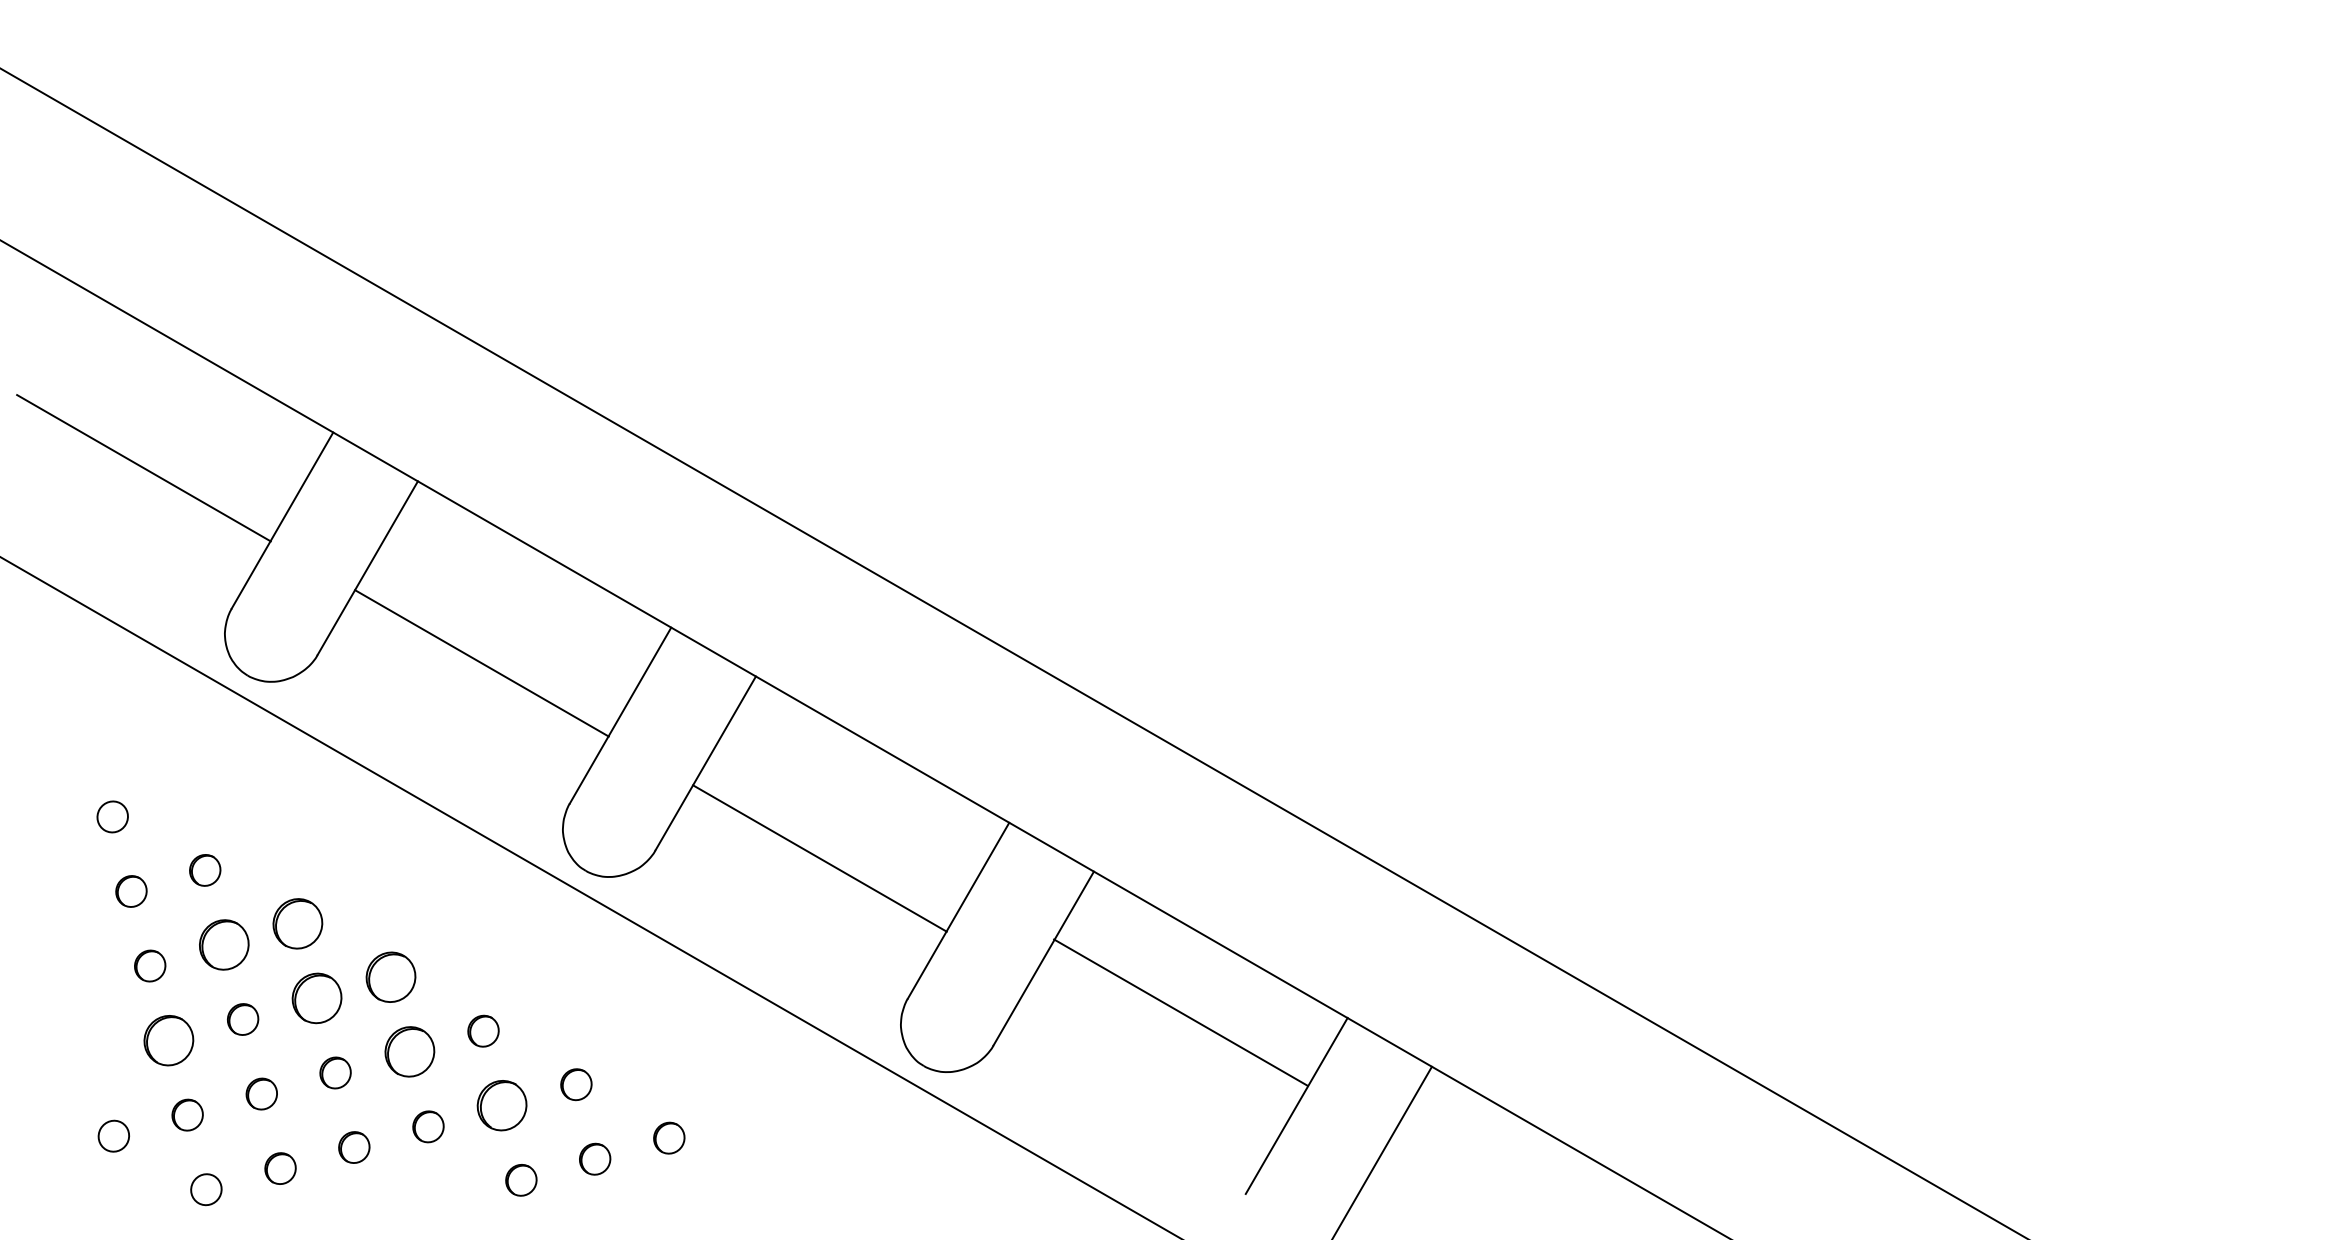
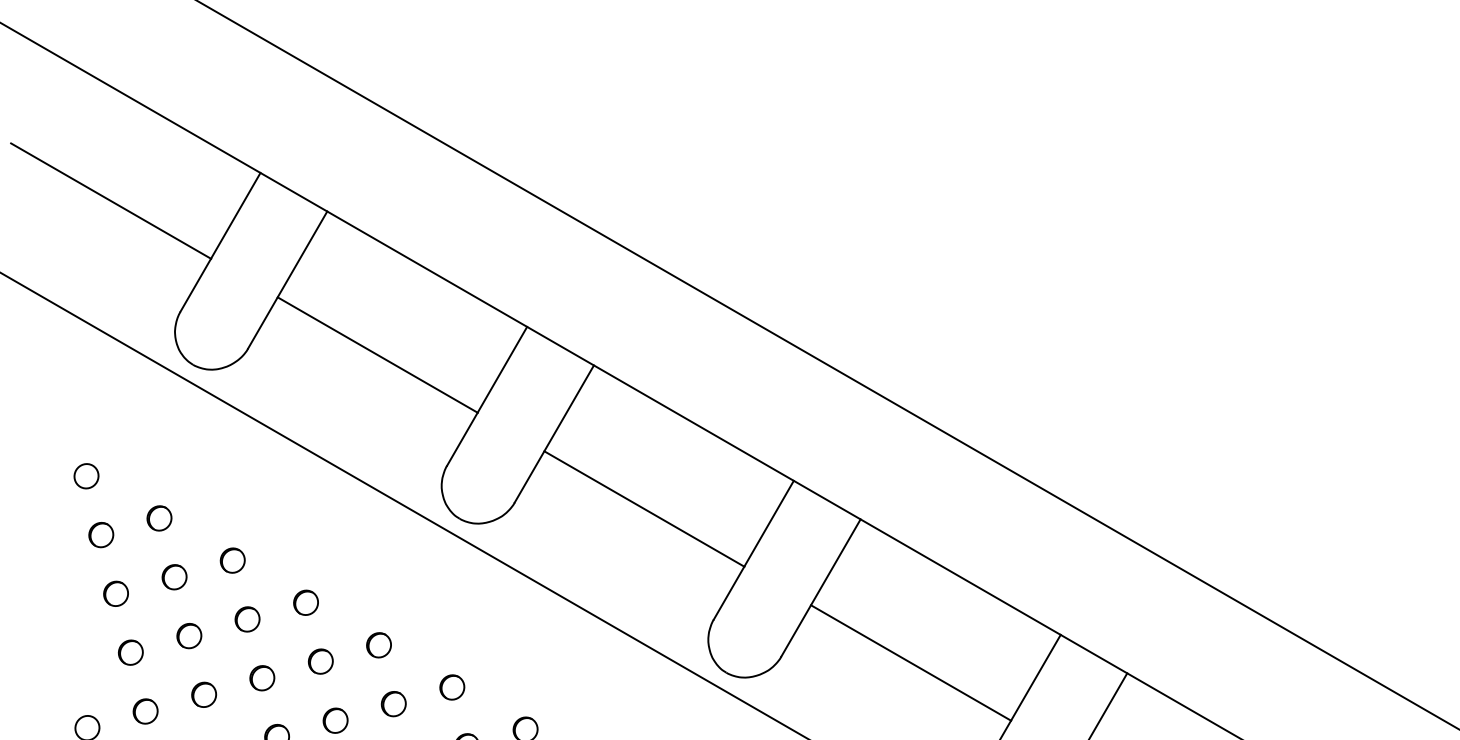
part: (298, 923) -> (233, 560), size x0.62
part: (224, 944) -> (174, 576), size x0.62
part: (390, 977) -> (305, 602), size x0.62
part: (316, 998) -> (247, 619), size x0.62
line: (1180, 1012) -> (910, 662), moved
part: (168, 1040) -> (130, 652), size x0.62
part: (409, 1051) -> (320, 661), size x0.62
part: (502, 1105) -> (394, 703), size x0.62

